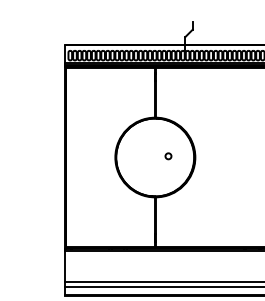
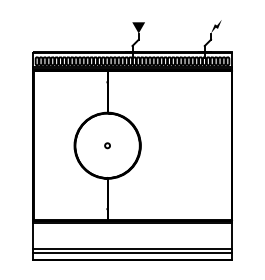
fill: (192, 14) -> (138, 27), added
circle: (168, 156) -> (107, 145), moved

